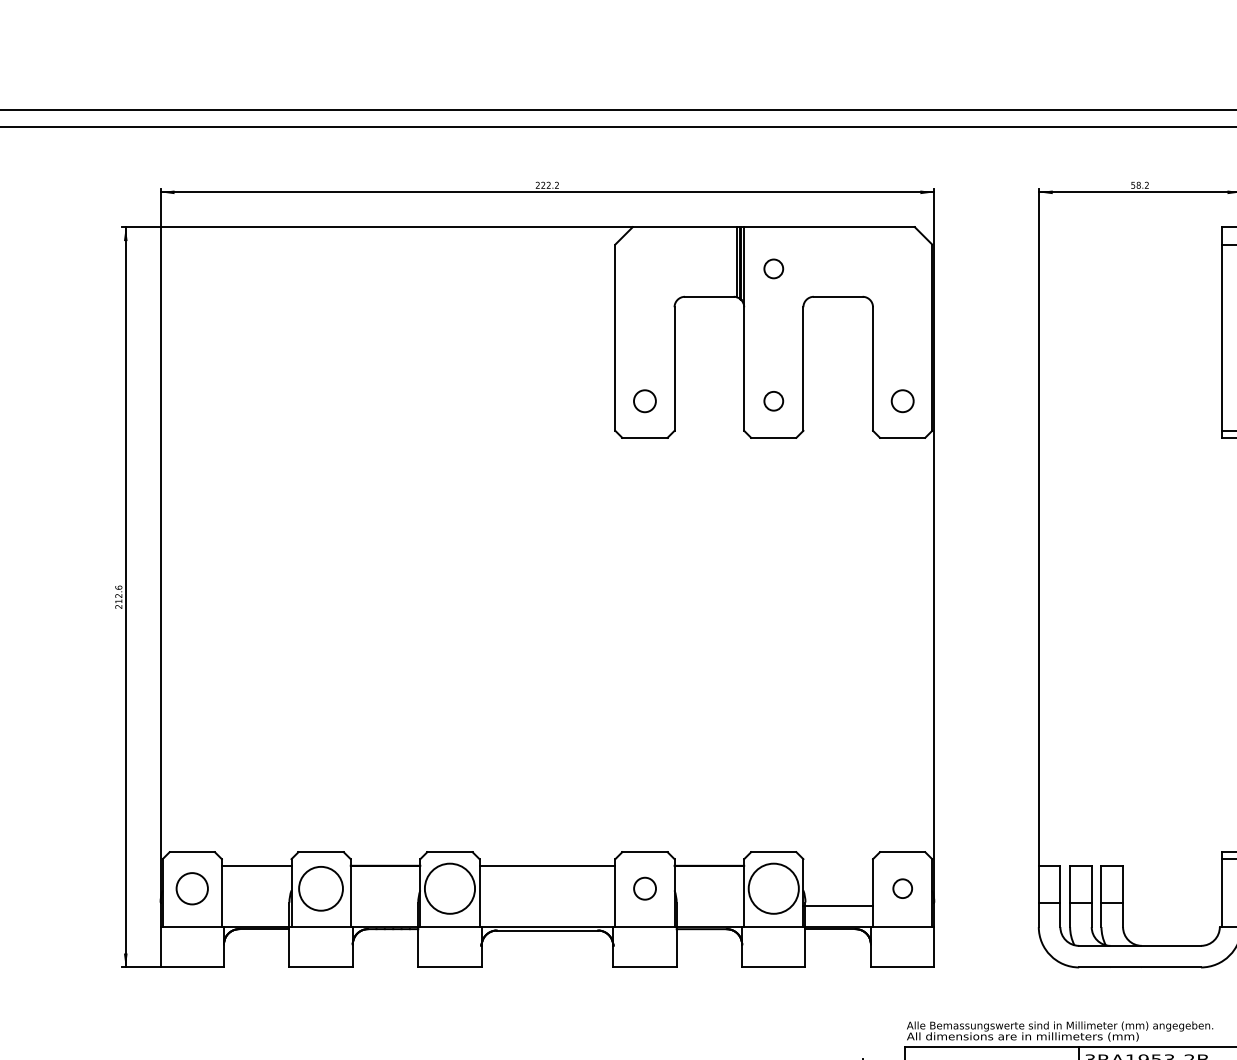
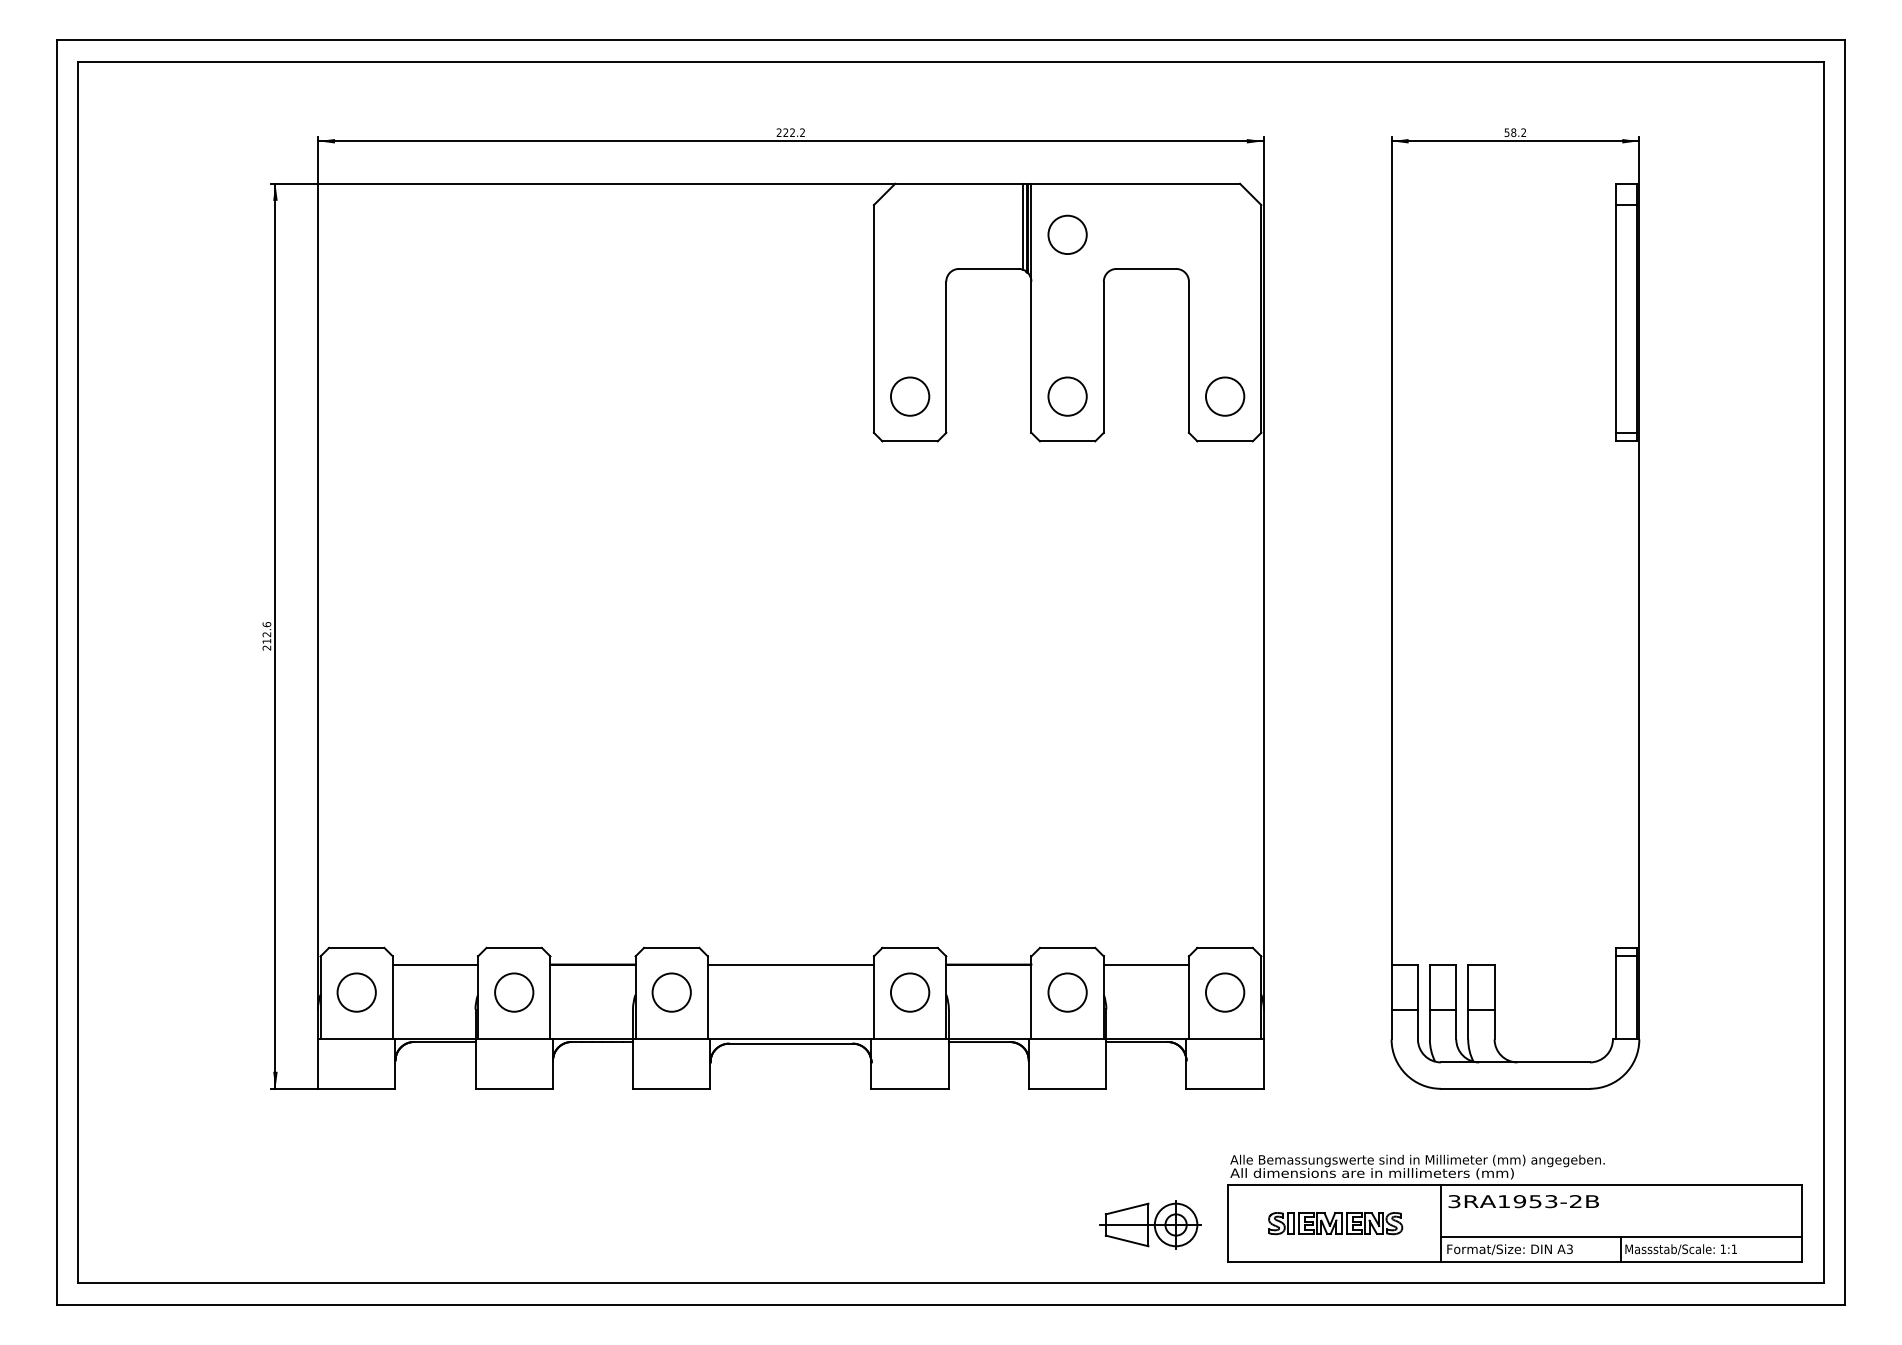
circle: (773, 268) -> (1067, 234), size x1.67
circle: (644, 401) -> (909, 396), size x1.43
circle: (773, 401) -> (1067, 396), size x1.67
circle: (902, 401) -> (1225, 396), size x1.43
circle: (321, 888) -> (514, 992), size x0.71
circle: (449, 888) -> (671, 992), size x0.62
circle: (645, 888) -> (910, 992), size x1.43
circle: (773, 888) -> (1067, 992), size x0.62
circle: (902, 888) -> (1225, 992), size x1.67
line: (837, 905) -> (1145, 964), moved

